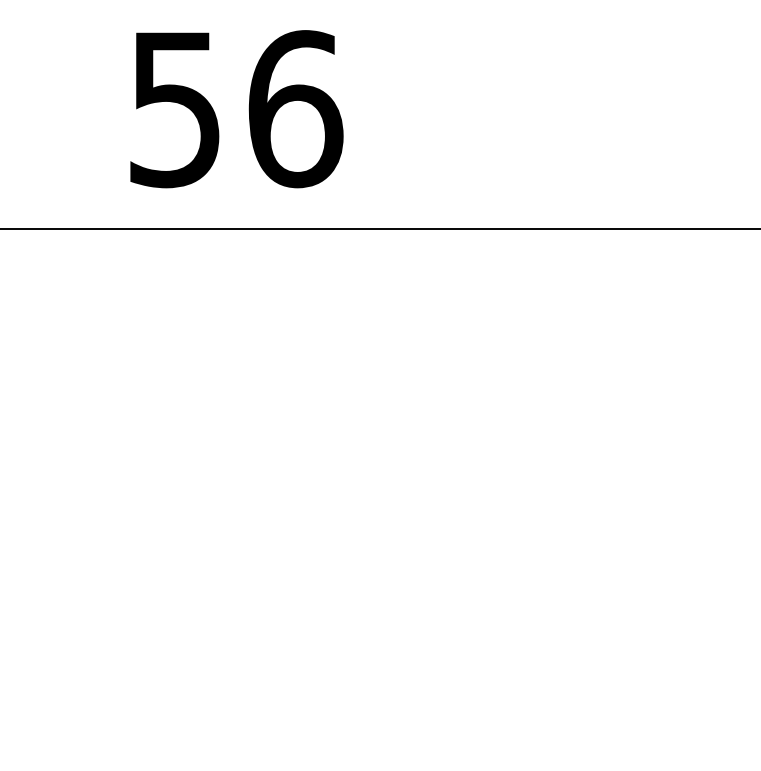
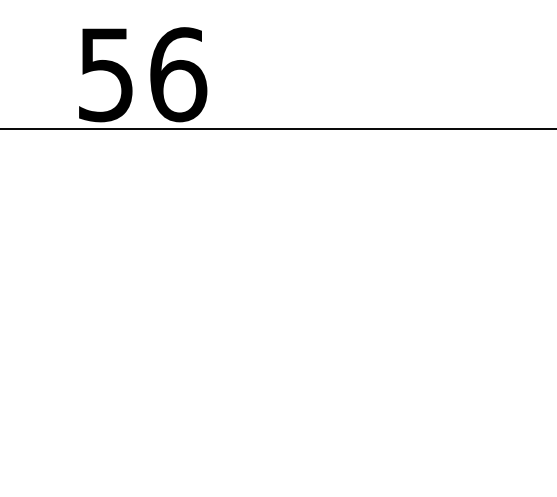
text: (237, 108) -> (143, 74), moved

